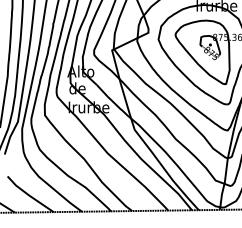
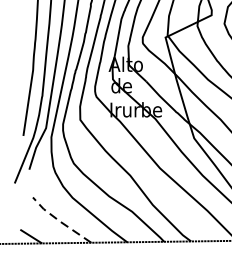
line: (29, 195) -> (60, 221), solid -> dashed

